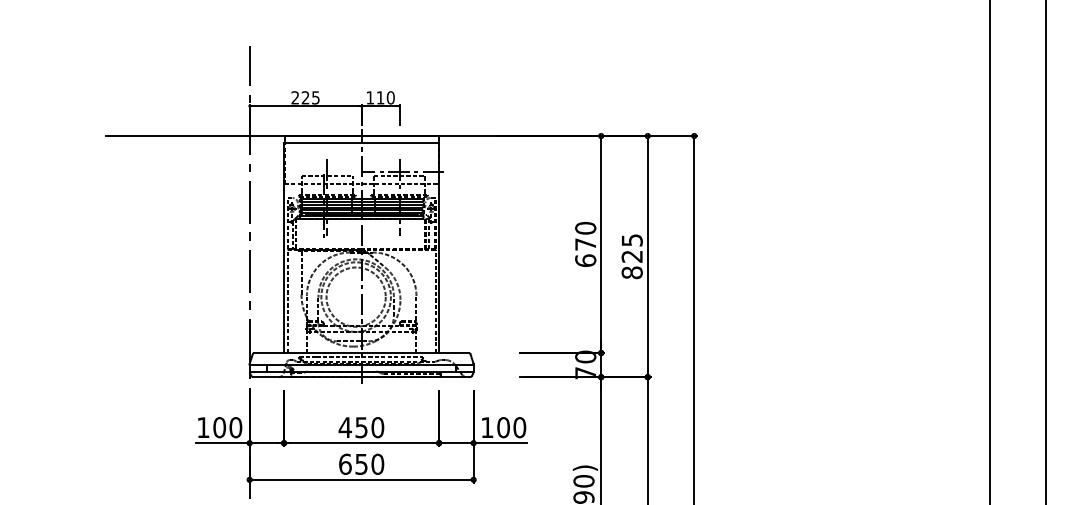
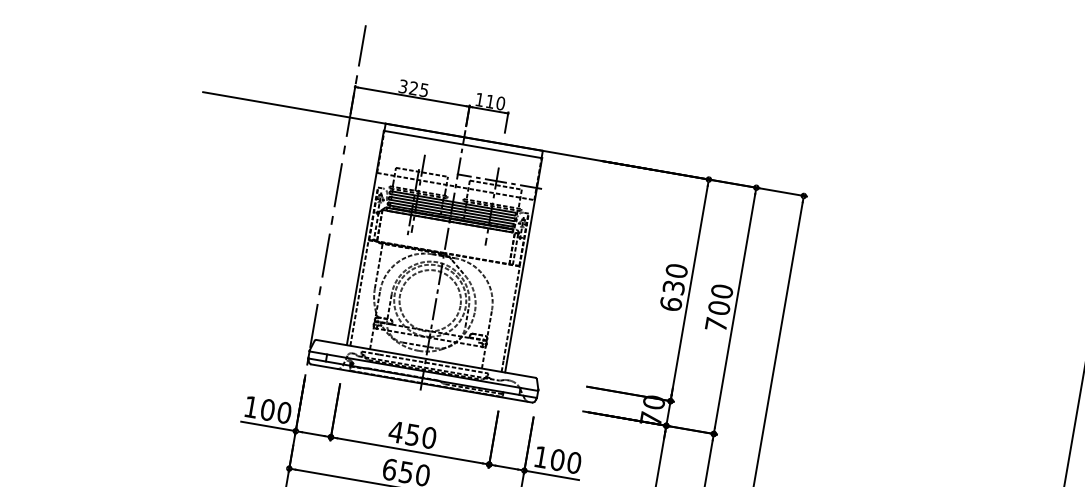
text: (295, 97) -> (403, 86), 225 -> 325
text: (585, 244) -> (673, 287), 670 -> 630
text: (631, 256) -> (718, 307), 825 -> 700

